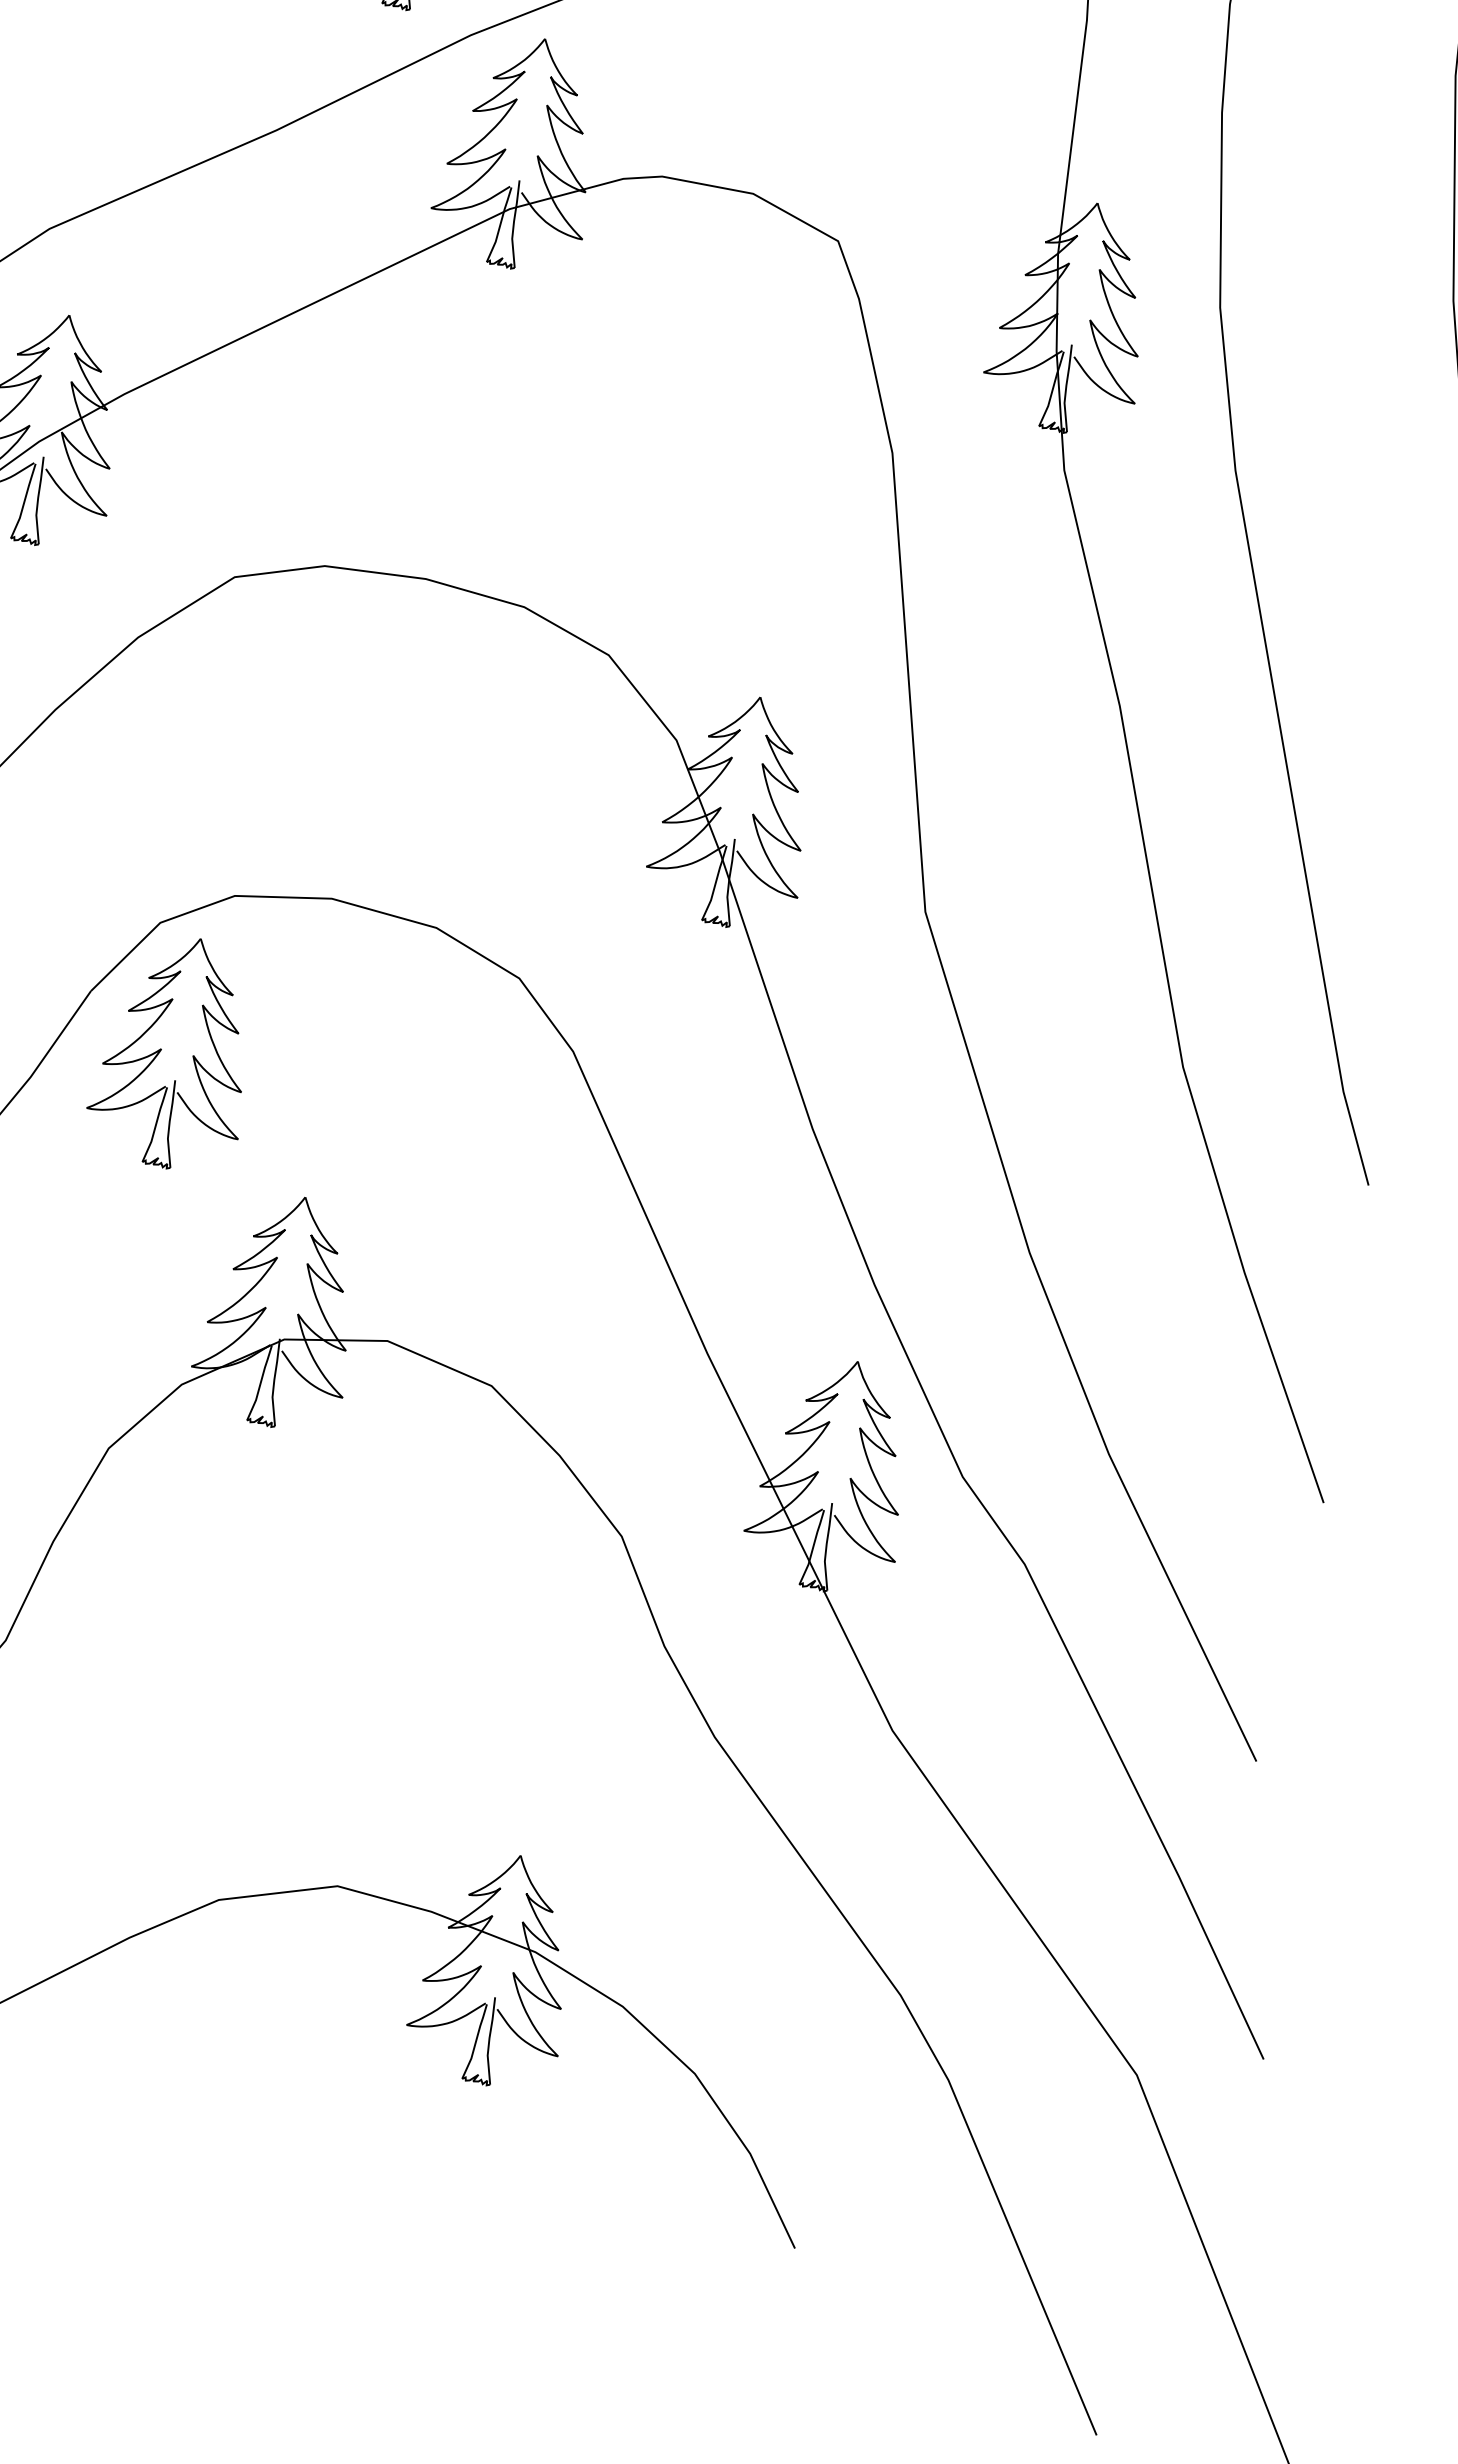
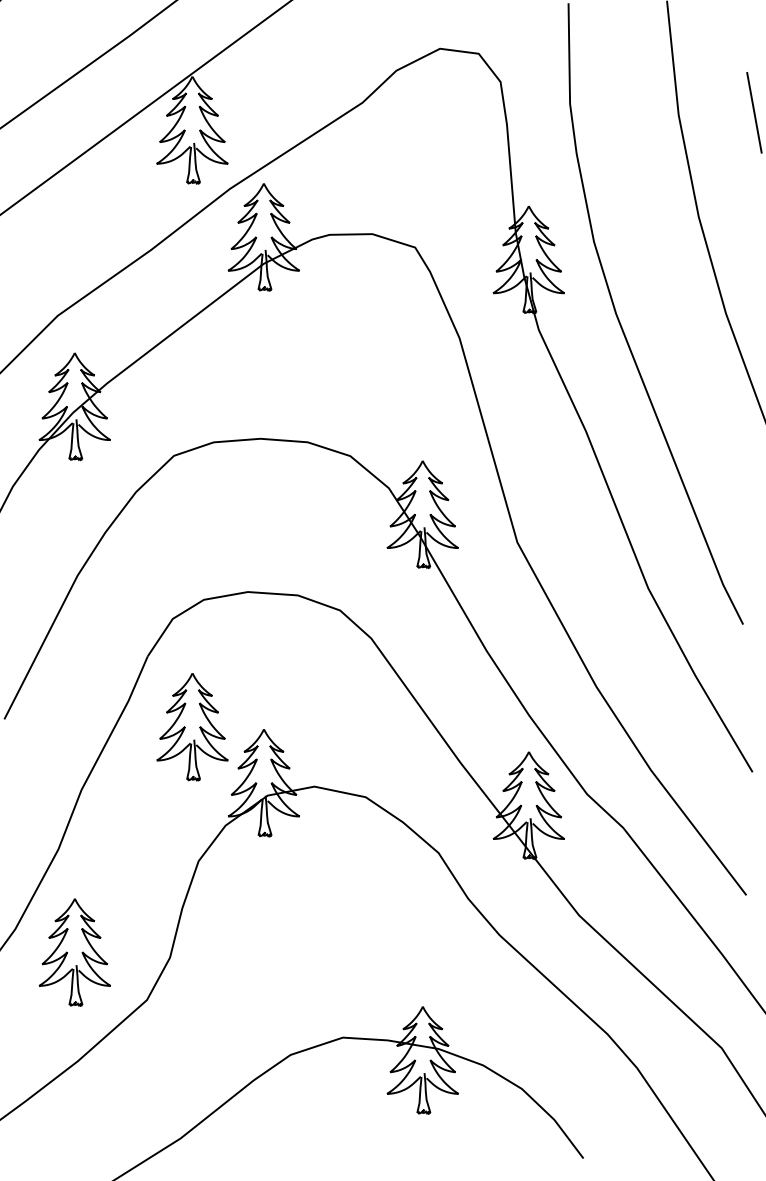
part: (176, 1053) -> (192, 727), moved

